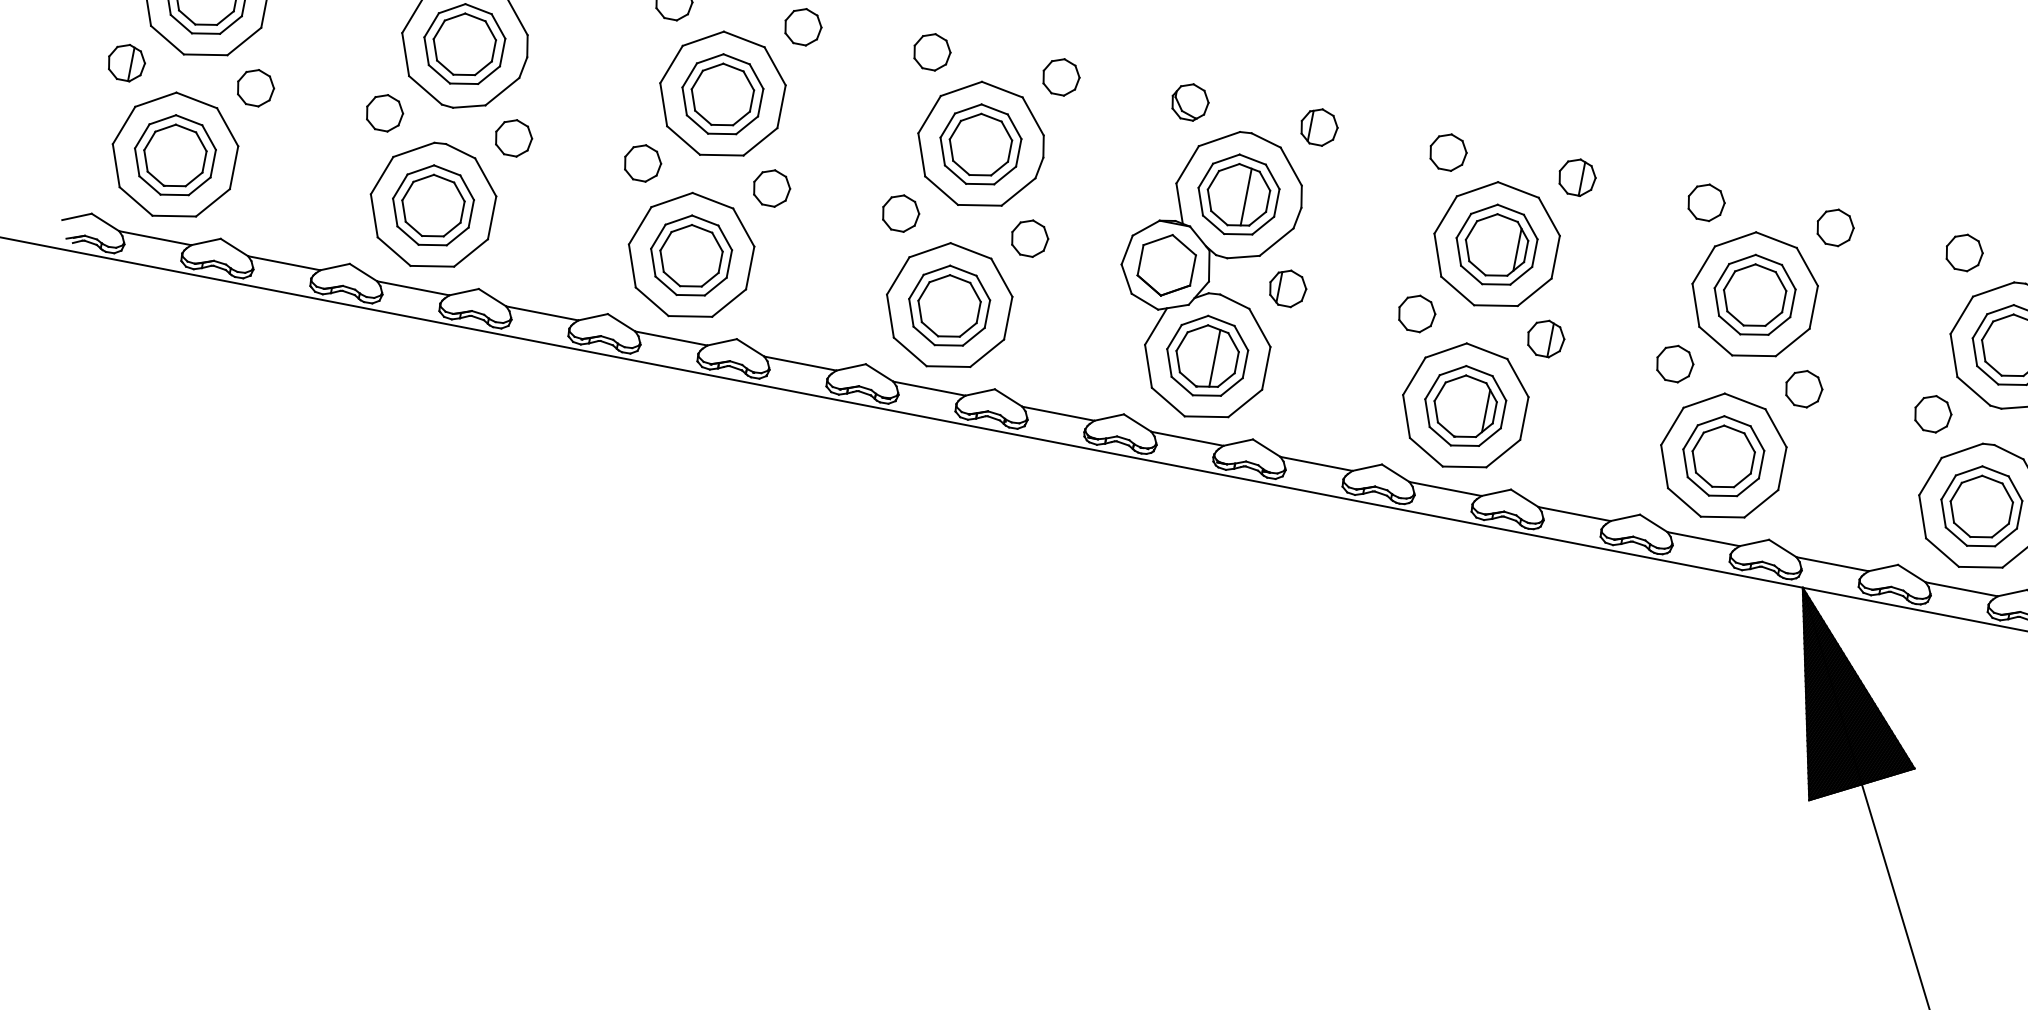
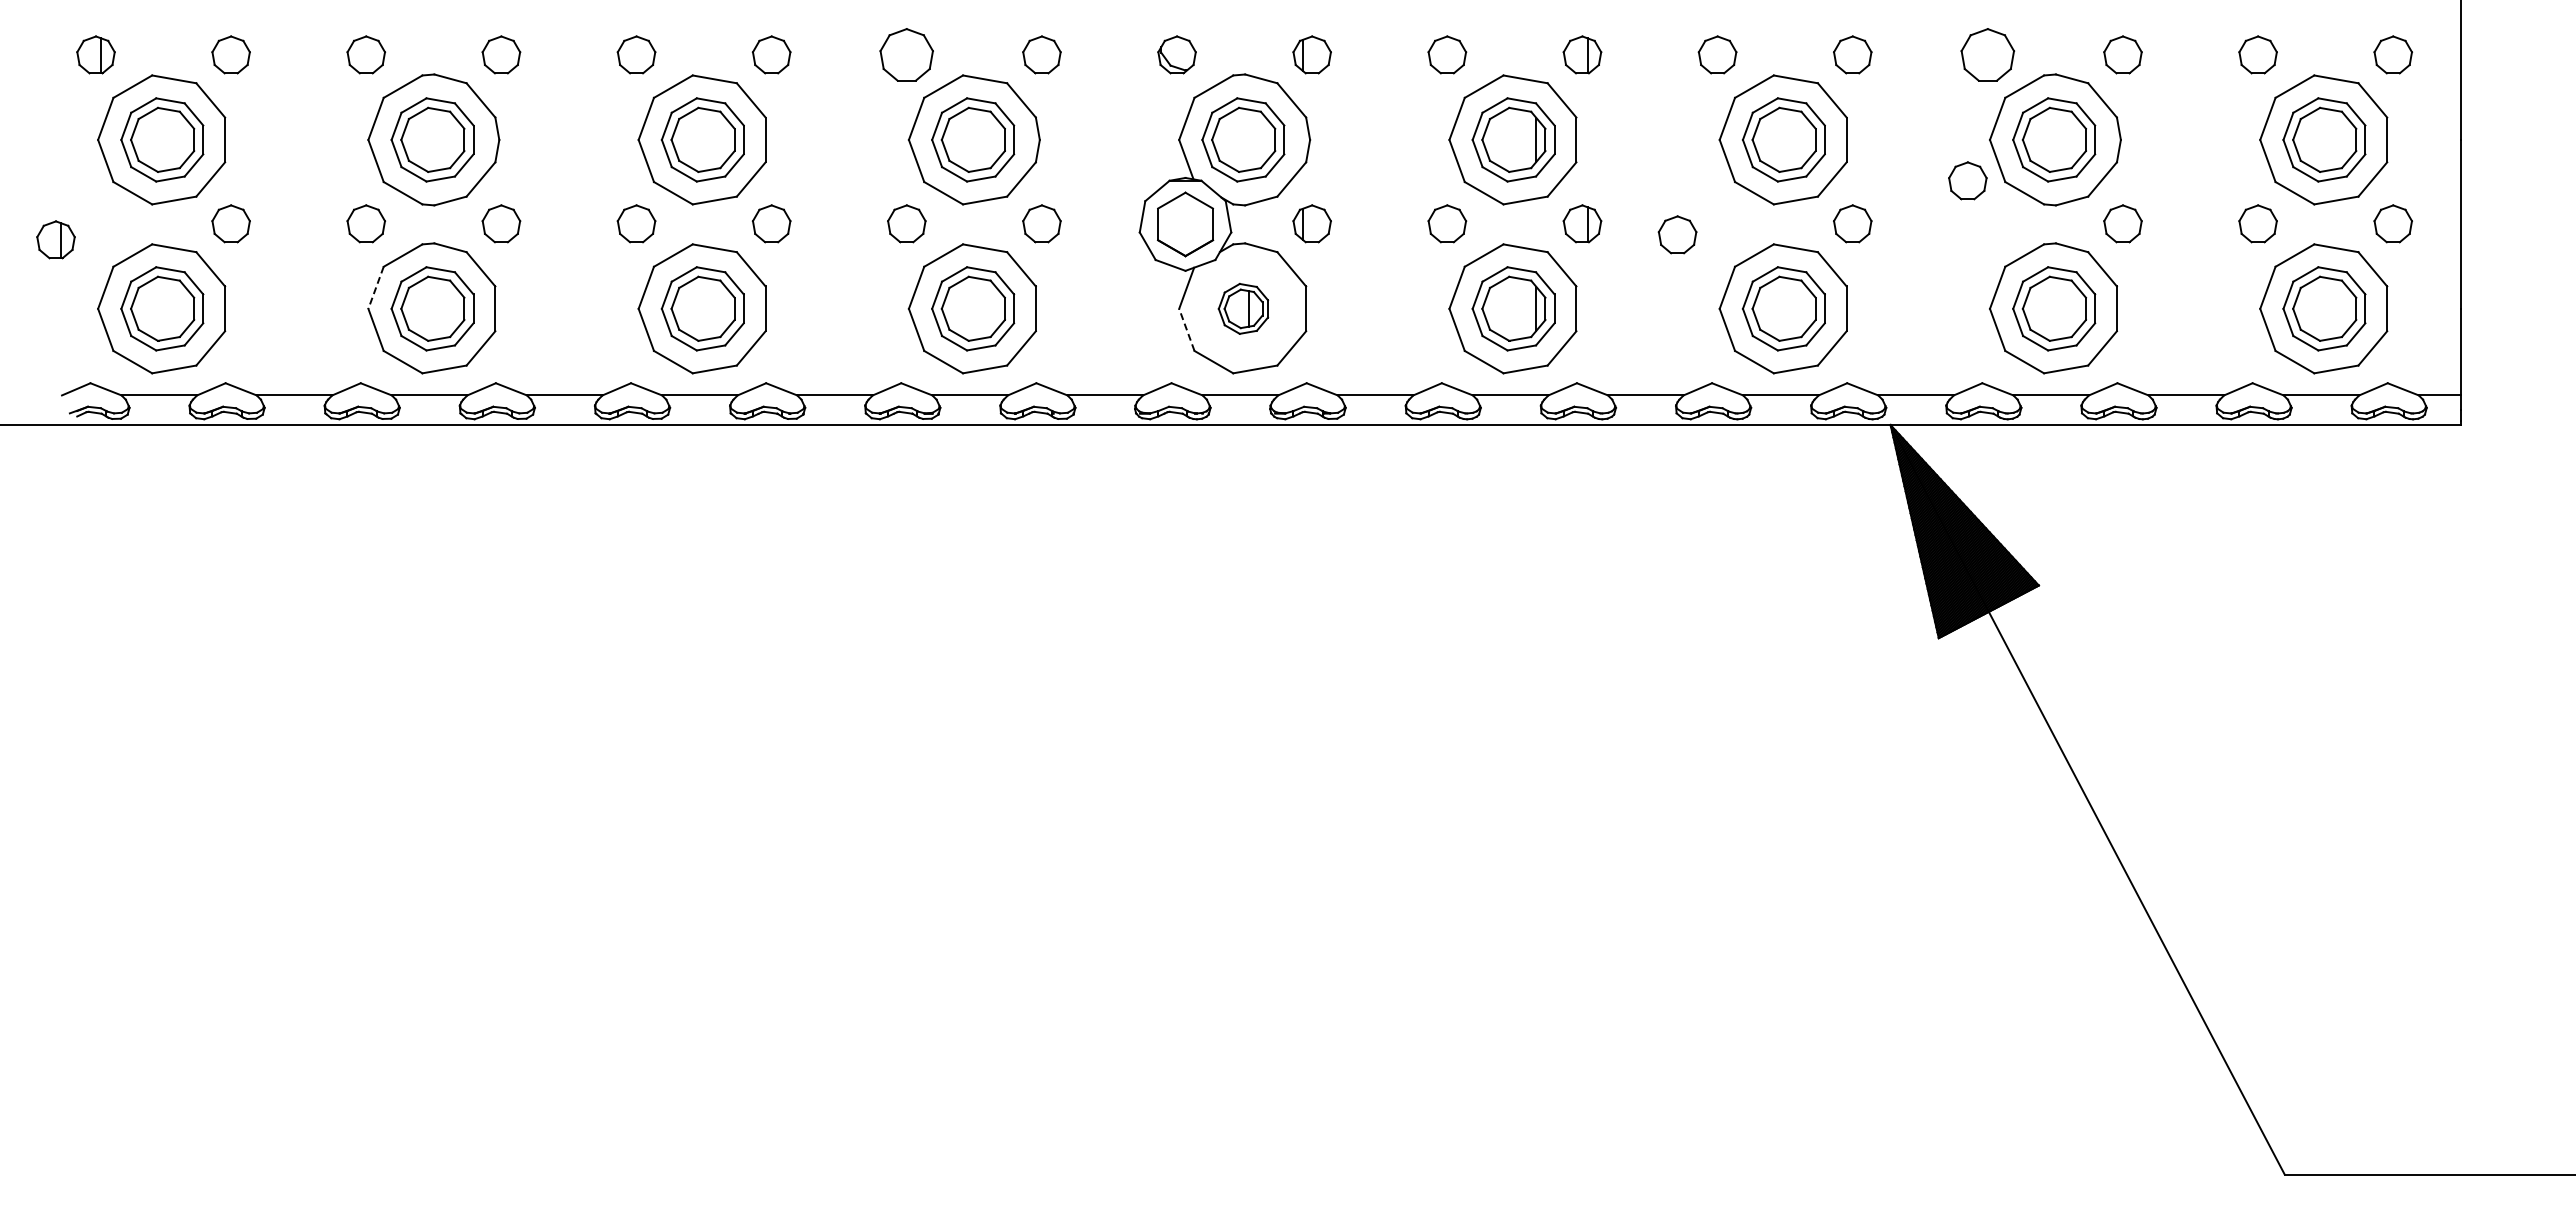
part: (931, 51) -> (906, 54), size x1.4
part: (126, 62) -> (55, 239), moved
line: (381, 176) -> (375, 288), solid -> dashed
line: (1246, 196) -> (1252, 139), removed
part: (1964, 251) -> (1987, 54), size x1.4
part: (1206, 356) -> (1243, 308), size x0.6
part: (1674, 363) -> (1677, 234), moved
line: (1148, 365) -> (1186, 329), solid -> dashed
part: (1932, 413) -> (1967, 180), moved

